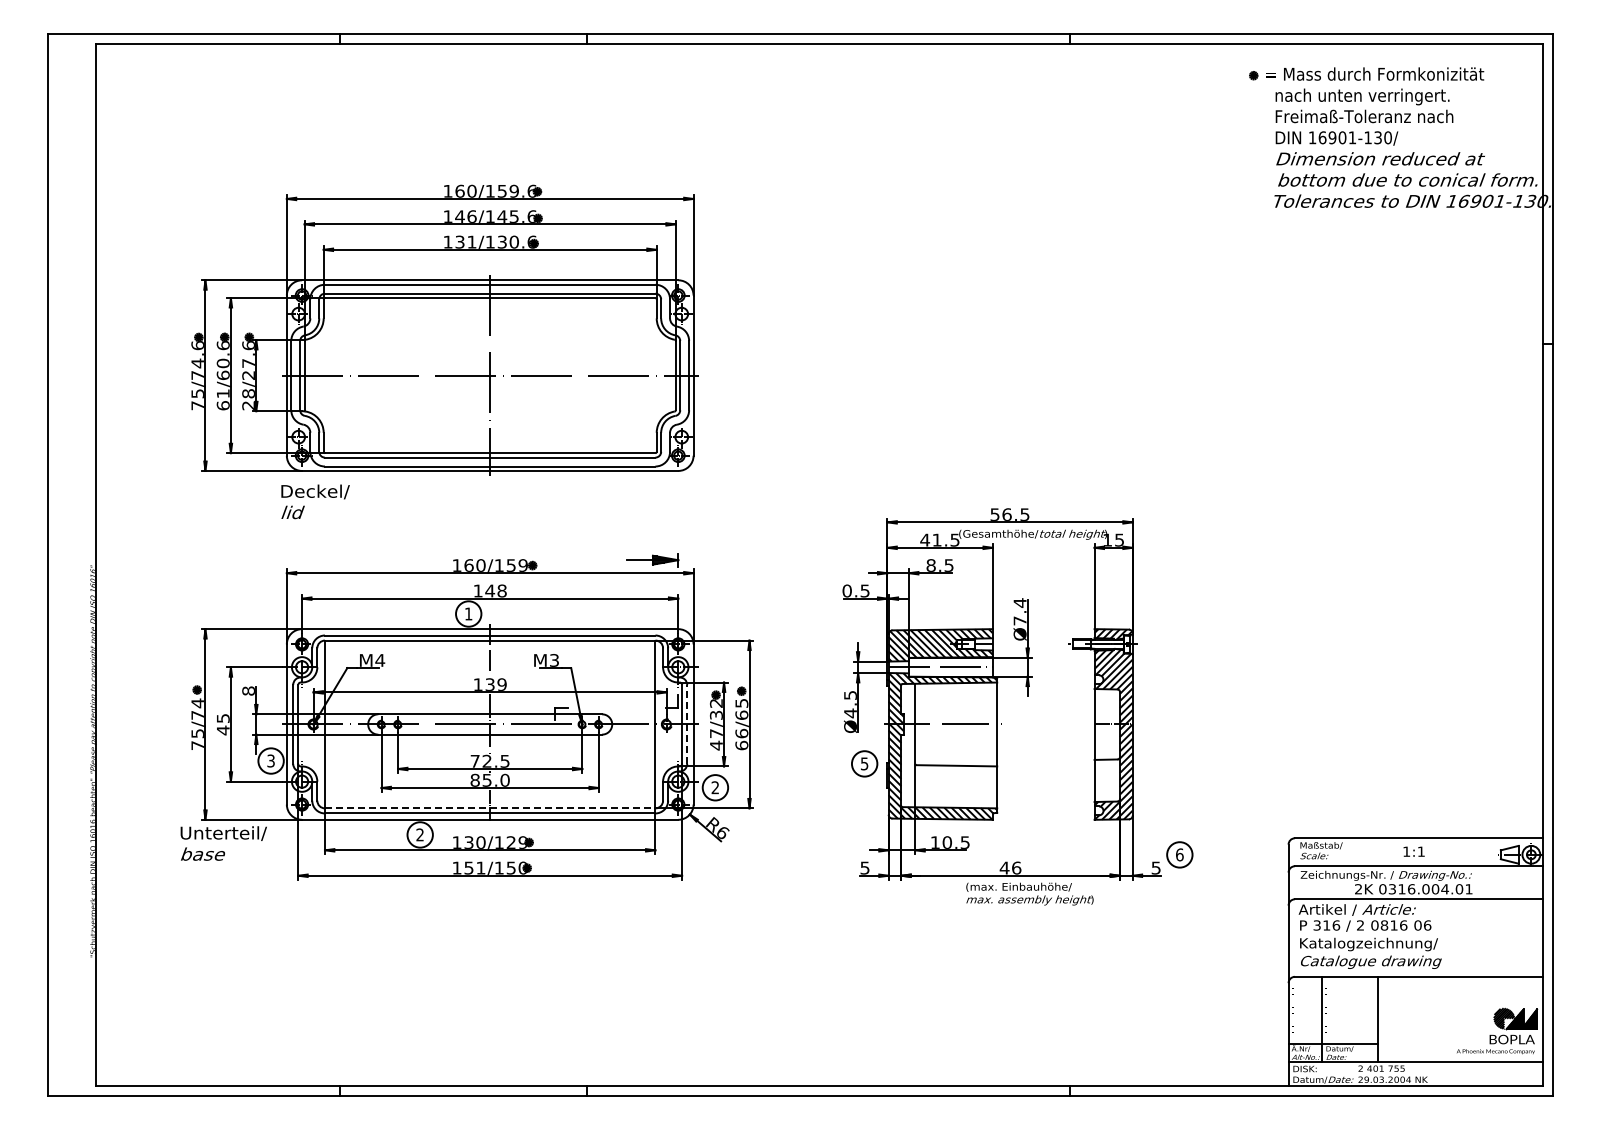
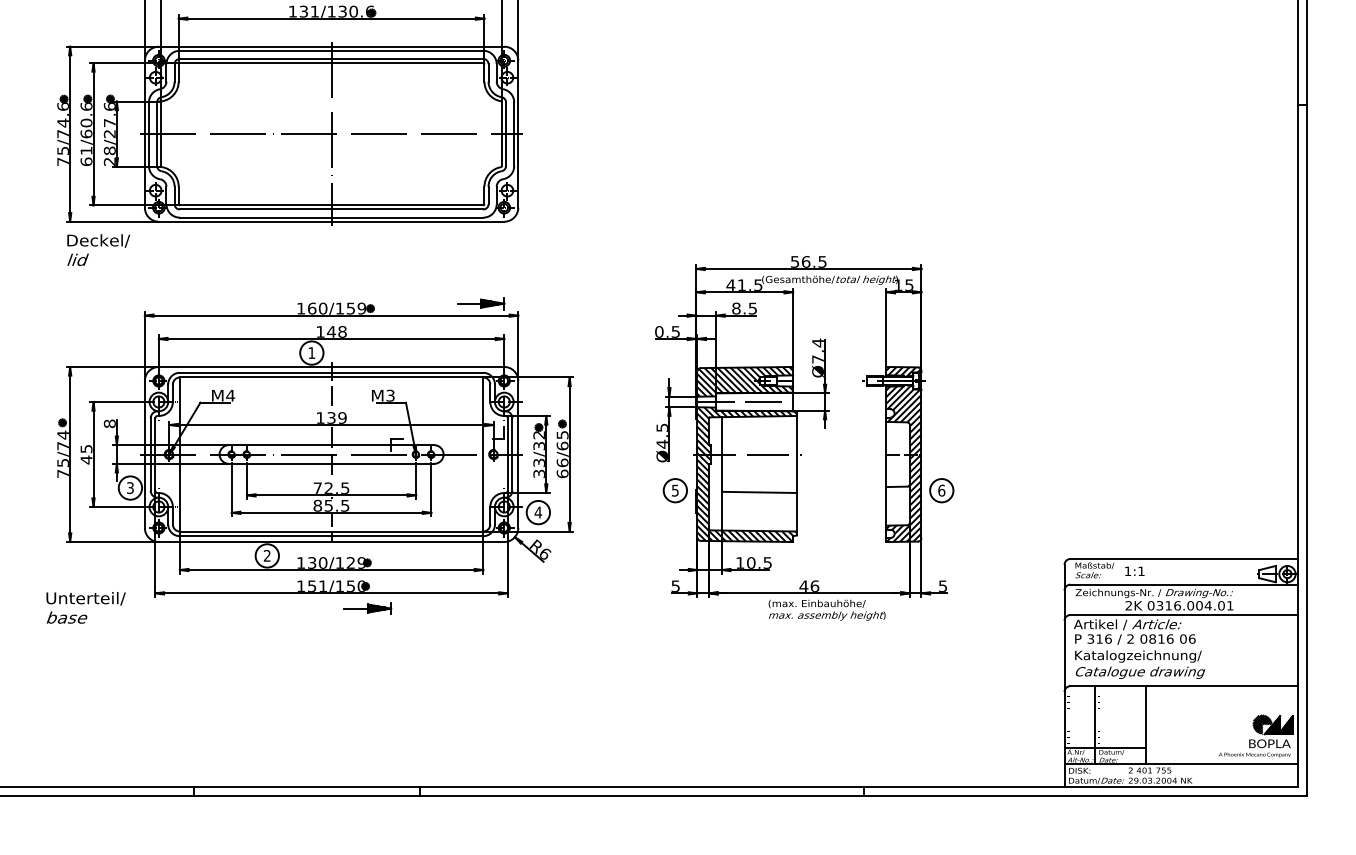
text: (315, 501) -> (98, 249), moved
line: (687, 723) -> (512, 453), dashed -> solid
text: (715, 739) -> (538, 468), 47/32 -> 33/32
text: (504, 779) -> (344, 505), 85.0 -> 85.5
text: (715, 787) -> (538, 512), 2 -> 4
line: (490, 808) -> (331, 531), dashed -> solid
text: (223, 843) -> (85, 607), moved
text: (1413, 851) -> (1134, 571), moved
part: (1179, 854) -> (941, 490), moved
part: (529, 892) -> (367, 608), added

